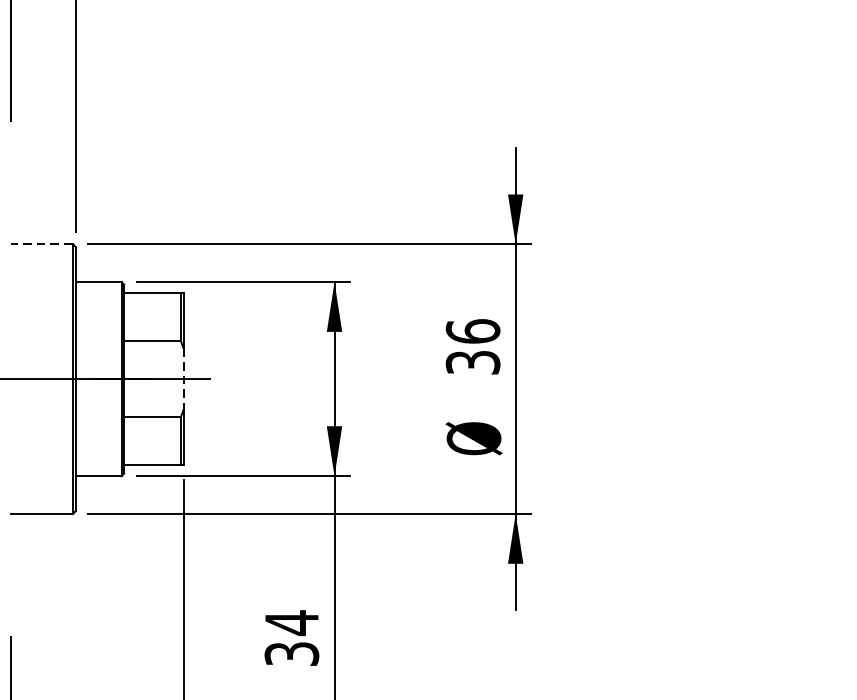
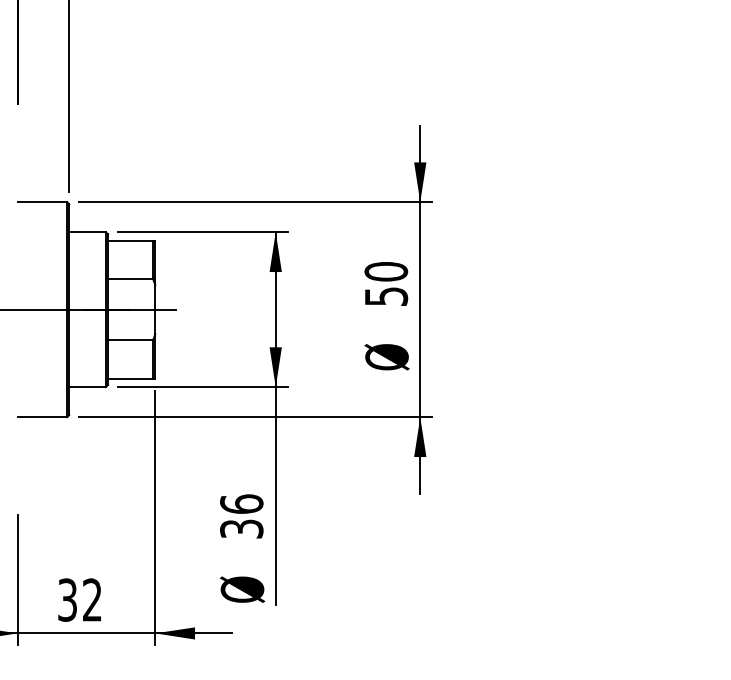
line: (42, 244) -> (42, 202), dashed -> solid
text: (472, 346) -> (385, 283), 36 -> 50
line: (183, 378) -> (155, 309), dashed -> solid
text: (291, 623) -> (241, 504), 34 -> 36

